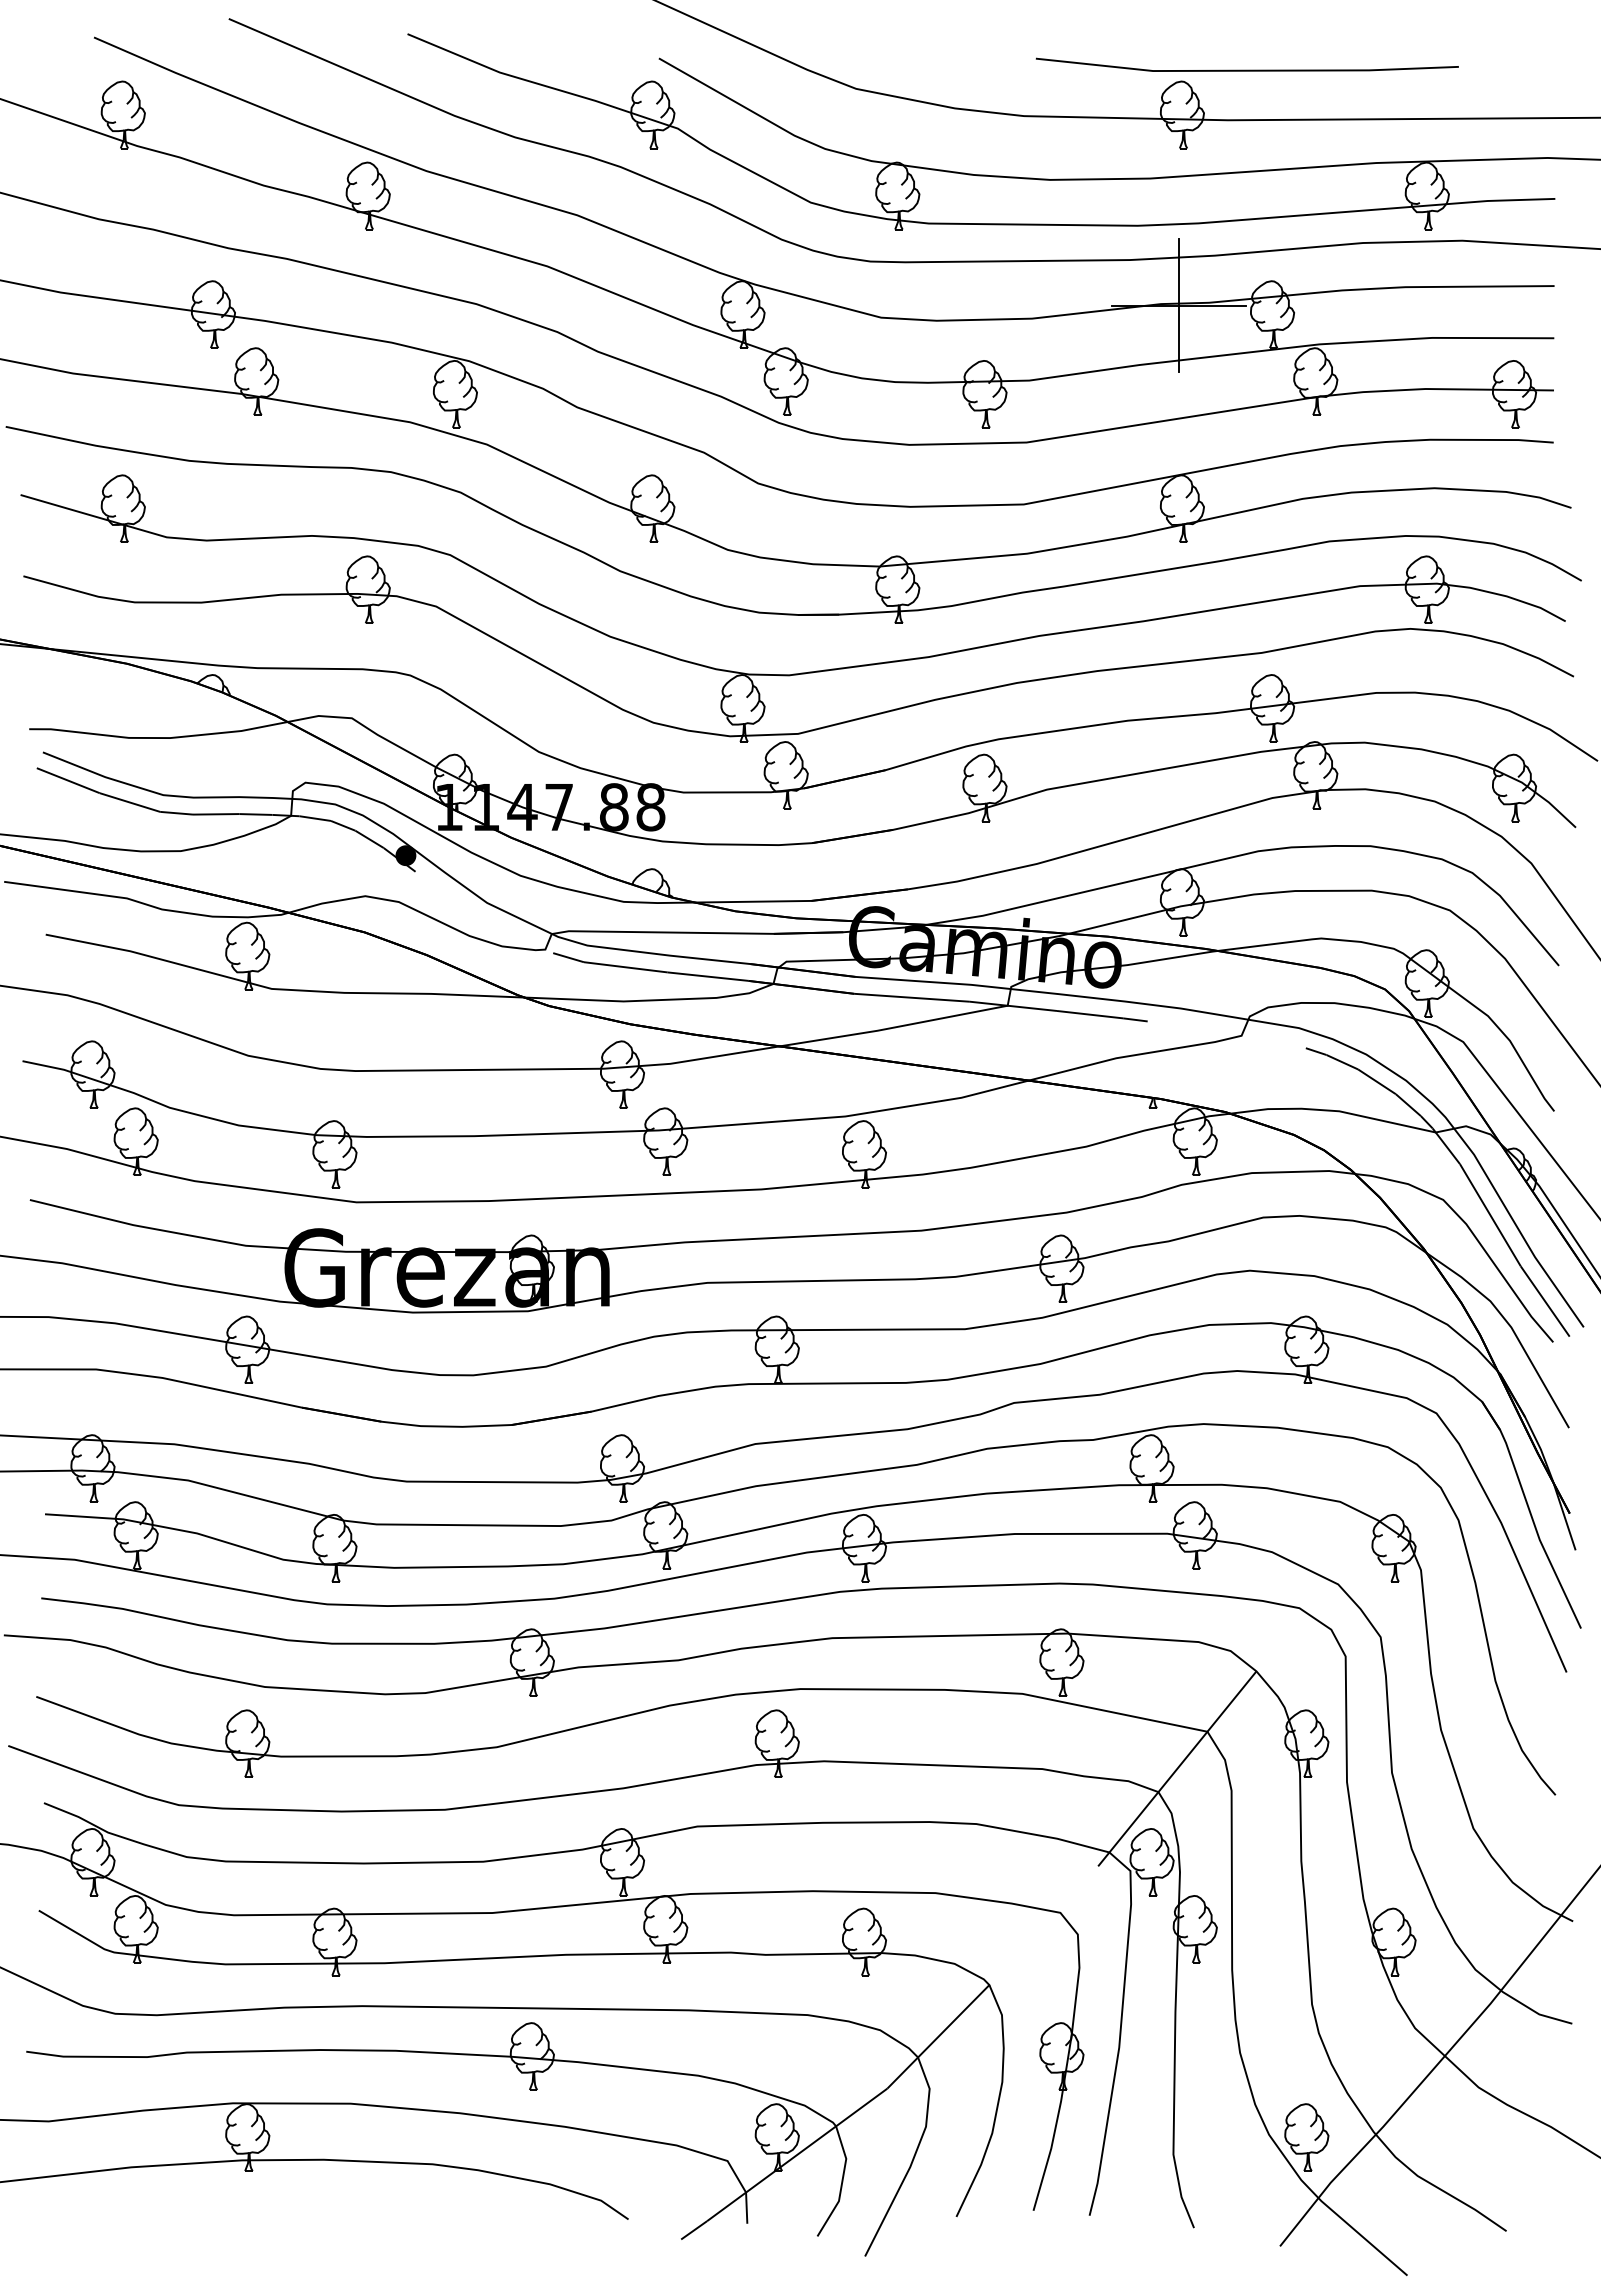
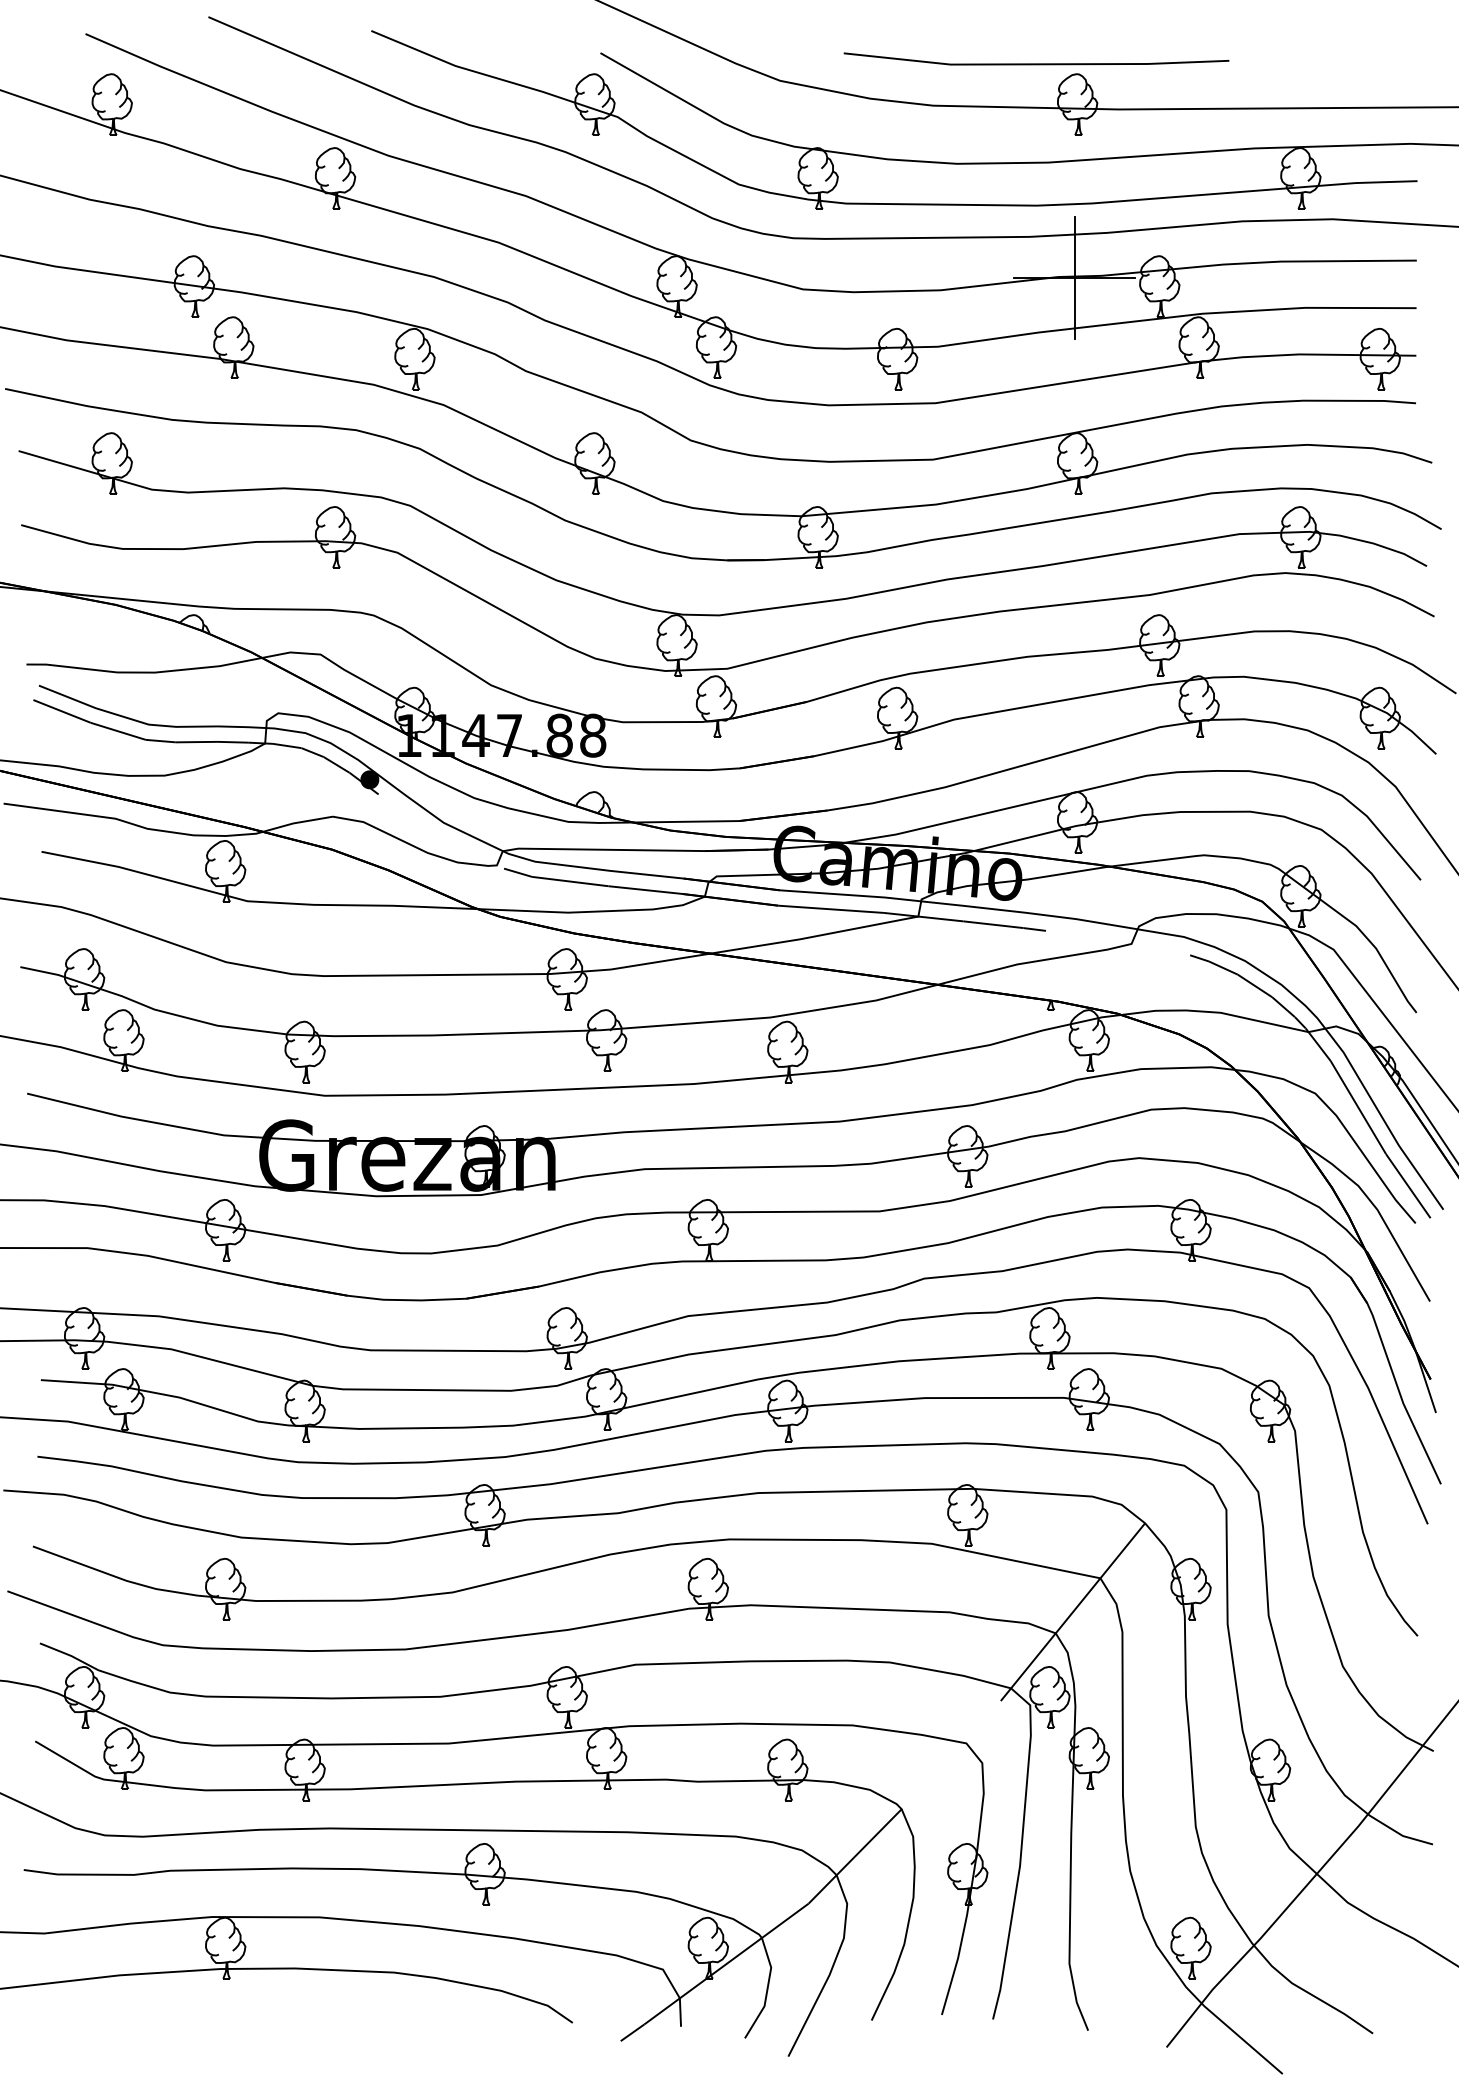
line: (1246, 69) -> (1035, 63), moved

